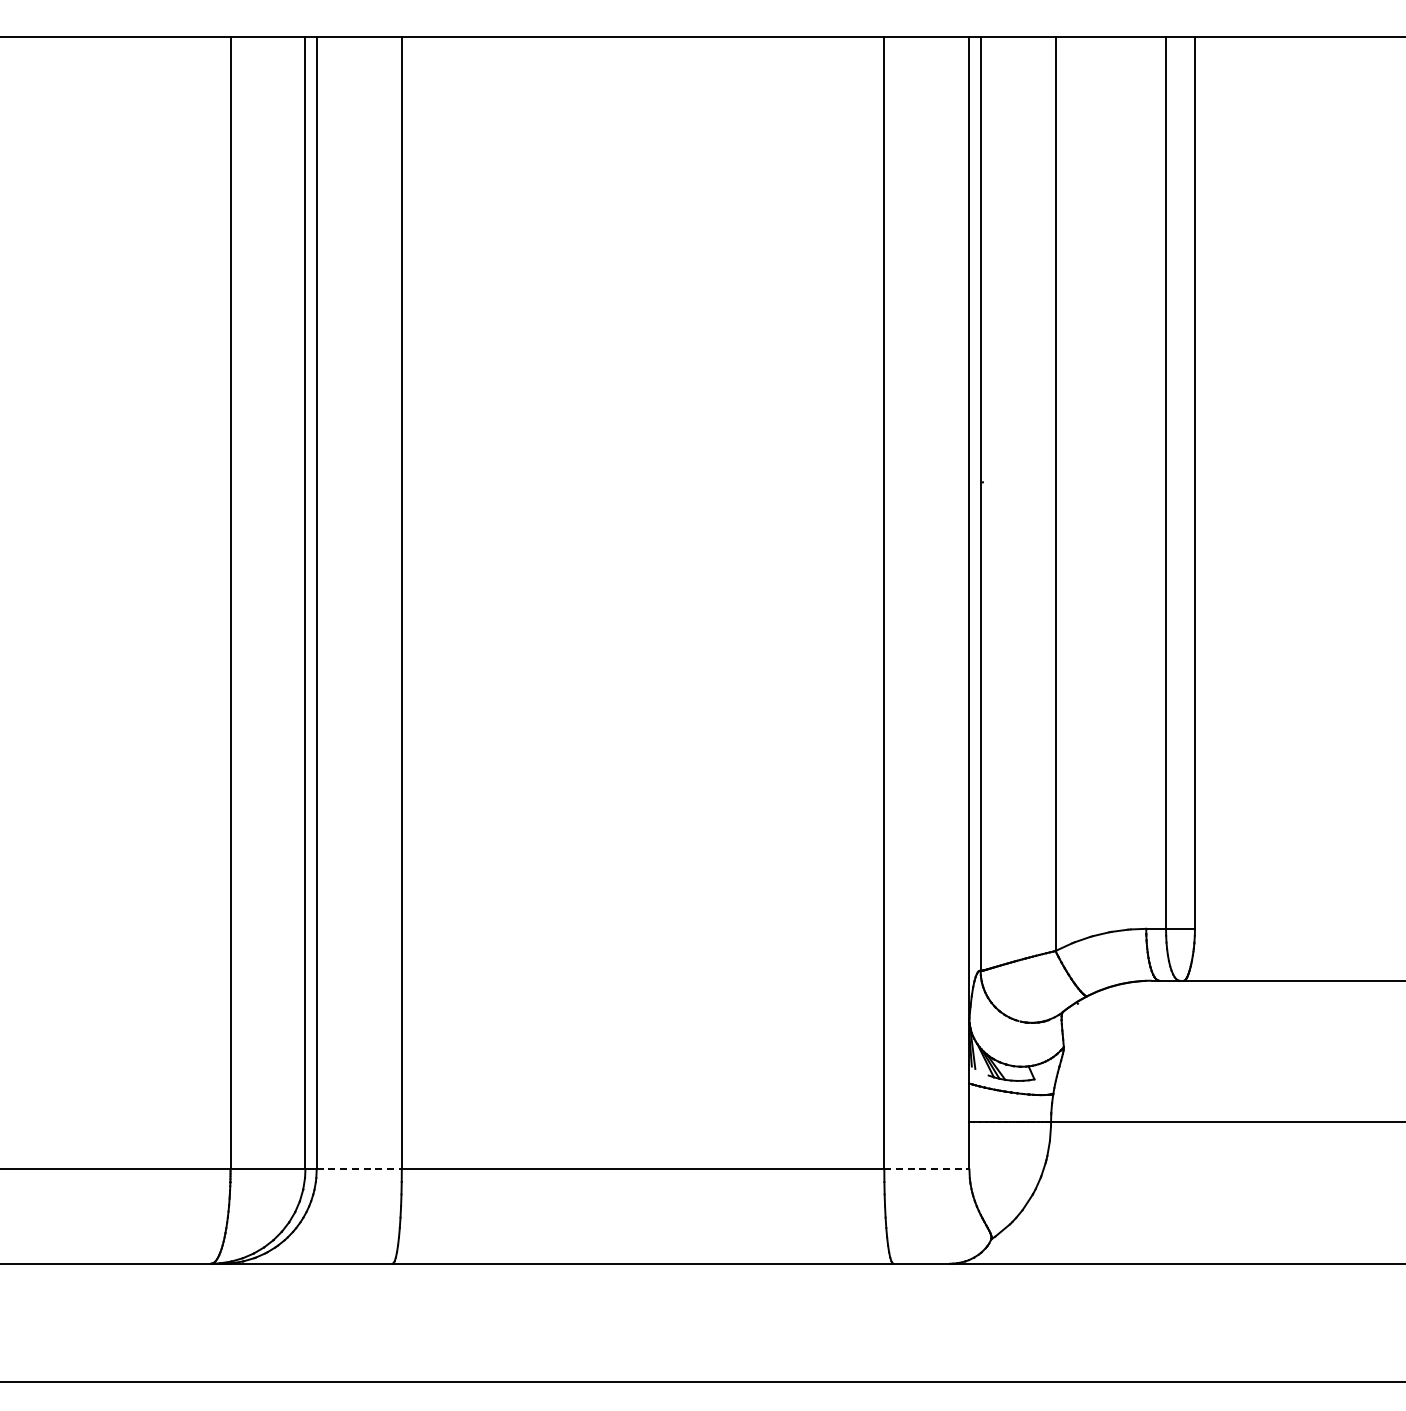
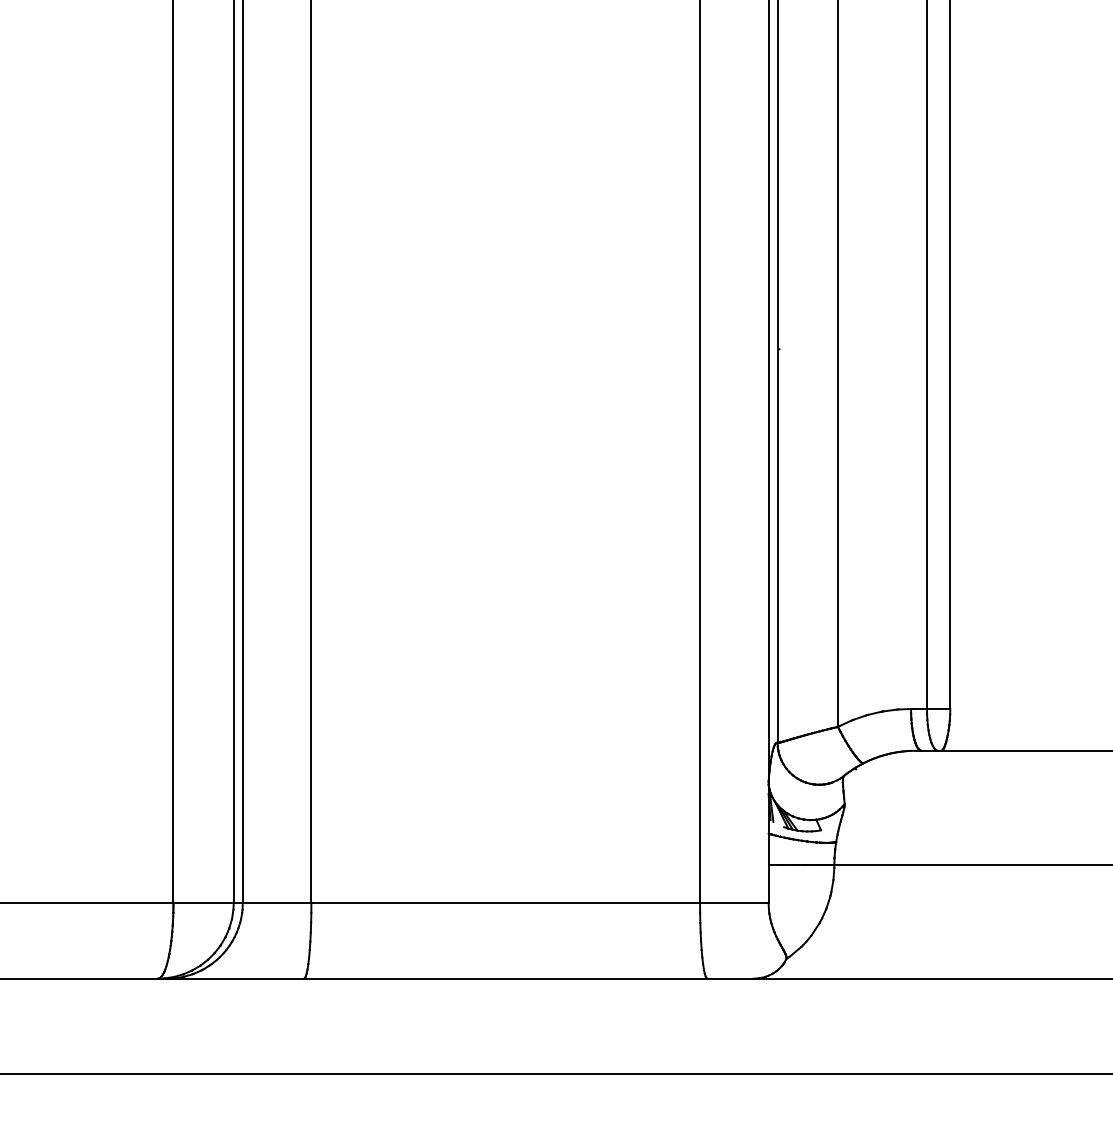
line: (359, 1169) -> (277, 902), dashed -> solid
line: (926, 1169) -> (734, 902), dashed -> solid

